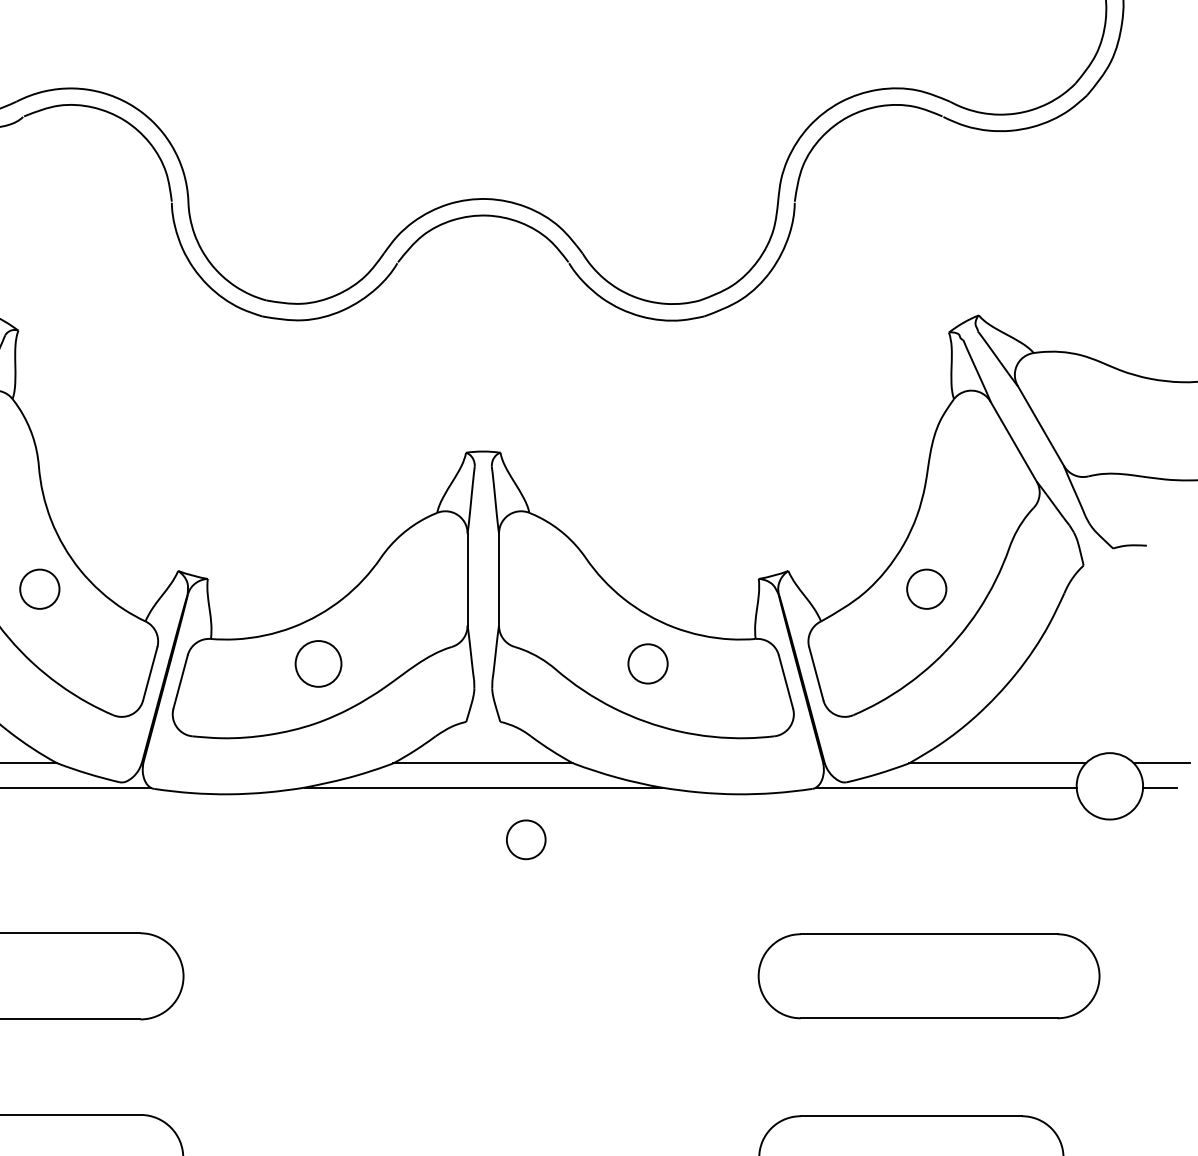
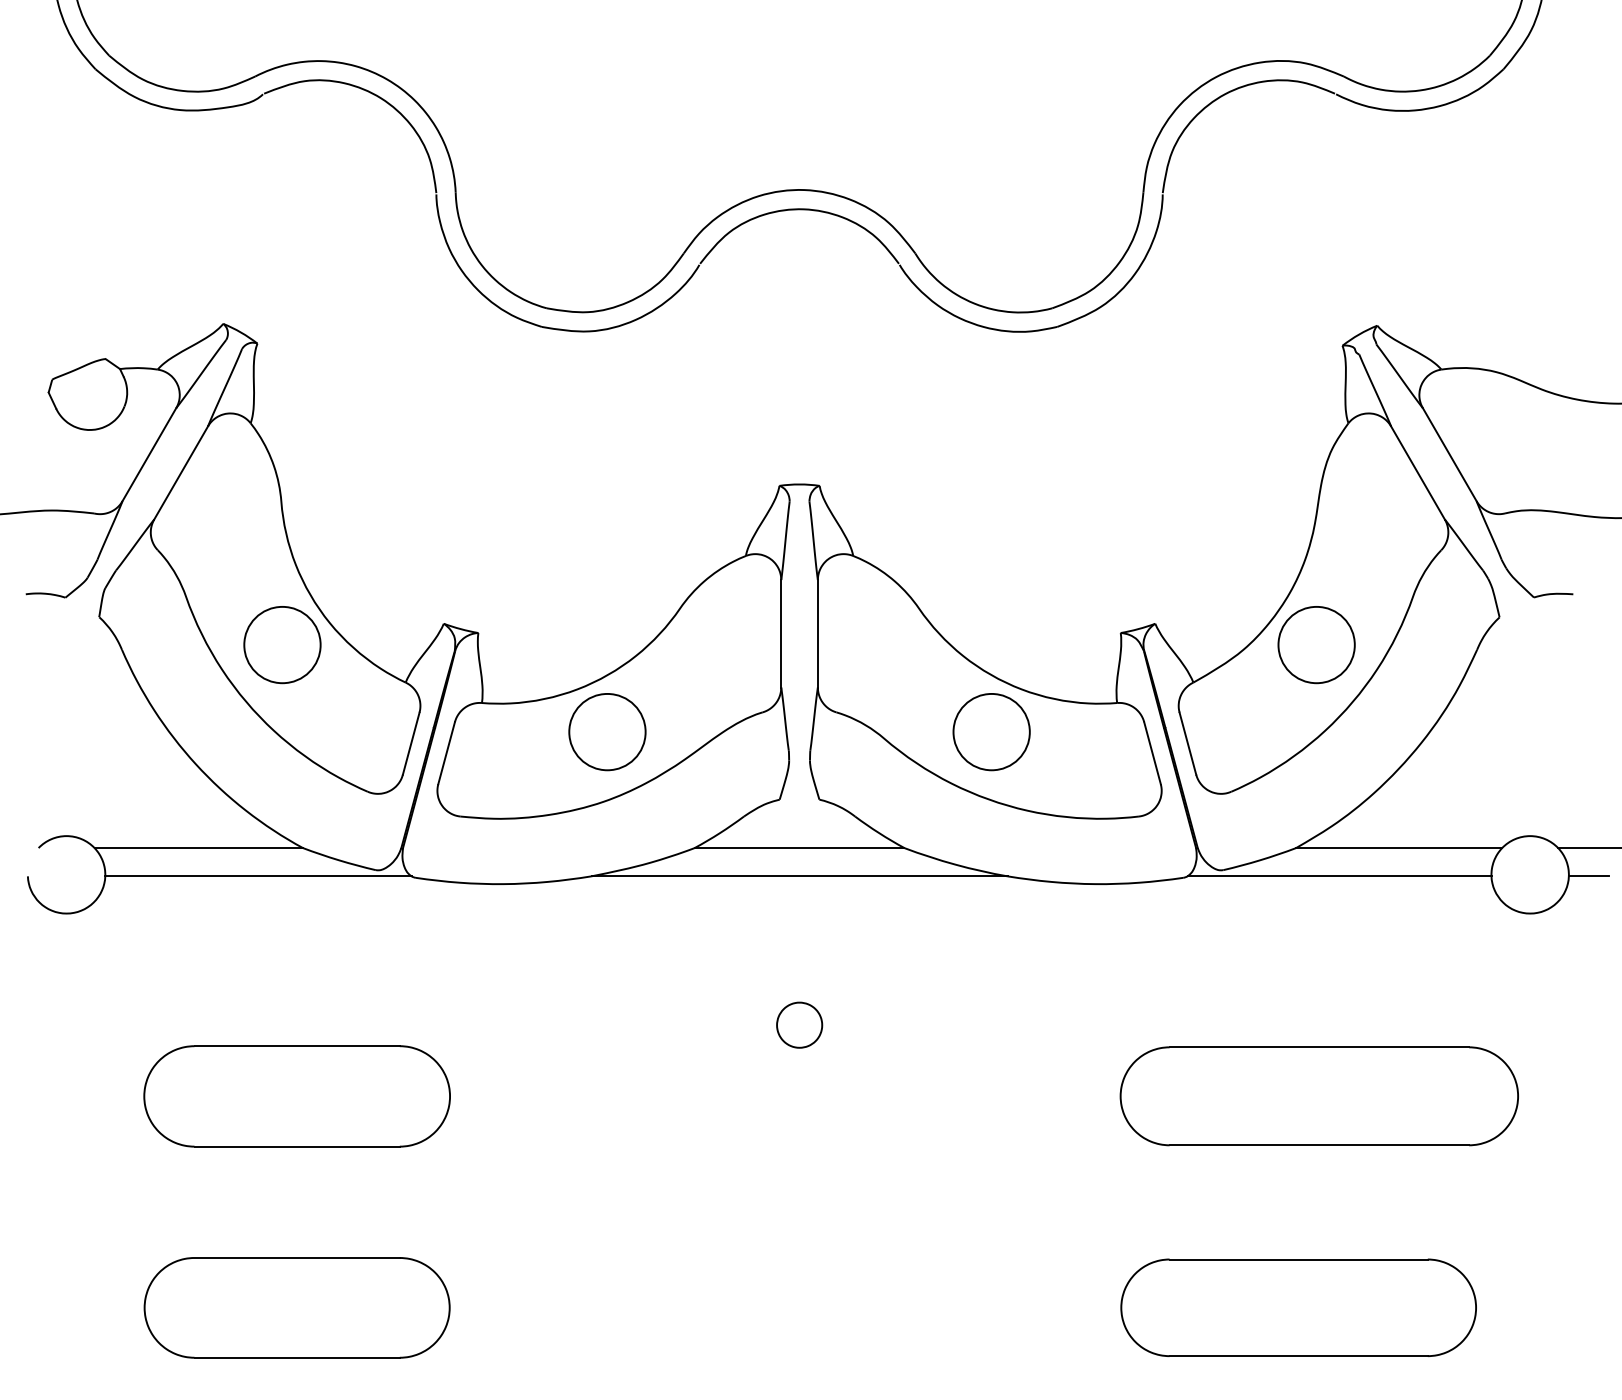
circle: (39, 588) -> (282, 644), size x1.67
circle: (926, 588) -> (1316, 644), size x1.67
circle: (318, 663) -> (607, 731), size x1.43
circle: (647, 663) -> (991, 731), size x1.67
part: (526, 839) -> (799, 1024), moved

